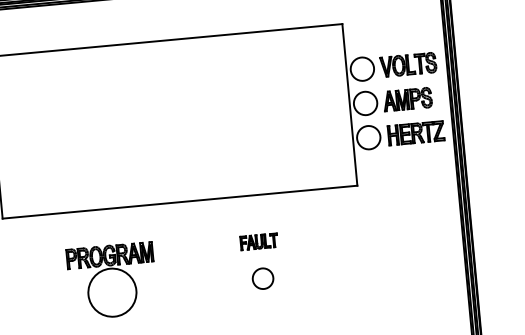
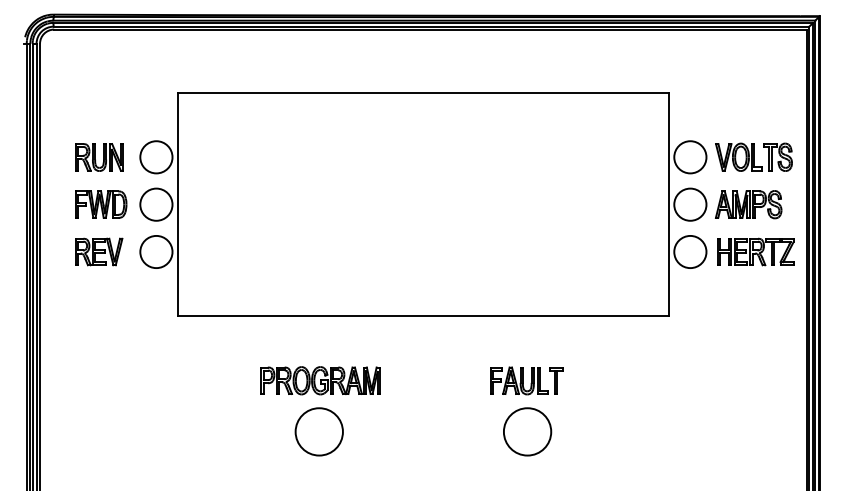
part: (258, 241) -> (526, 380), size x1.43
circle: (263, 278) -> (527, 431), size x1.67
circle: (111, 292) -> (318, 431), size x0.71

